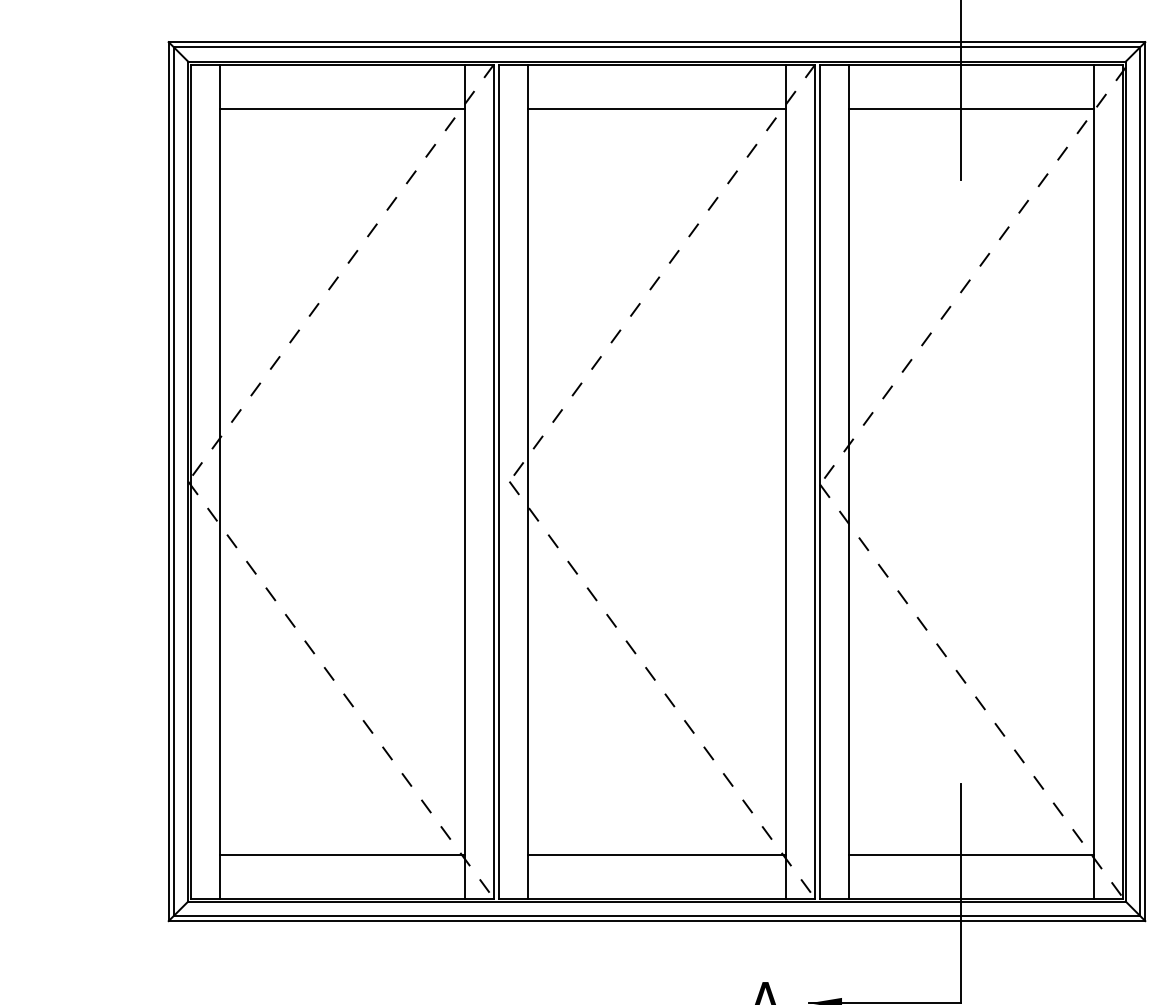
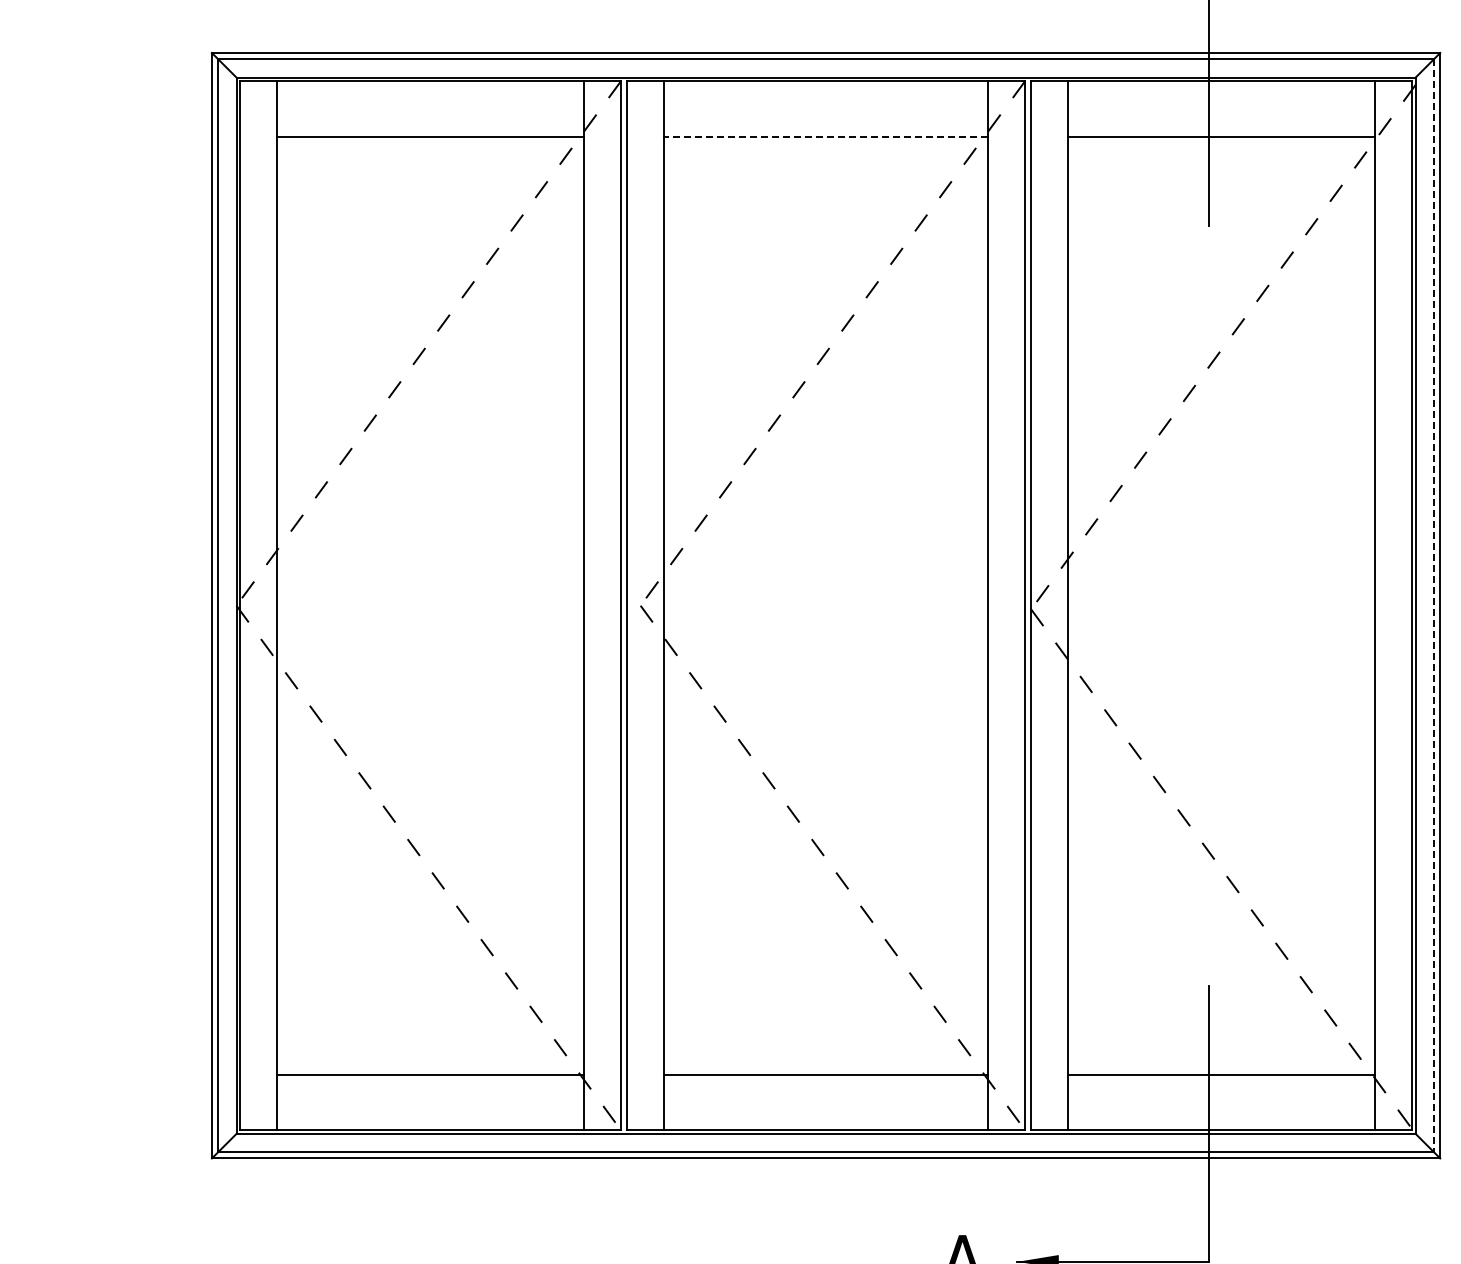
line: (656, 108) -> (825, 136), solid -> dashed
line: (1140, 481) -> (1434, 605), solid -> dashed

